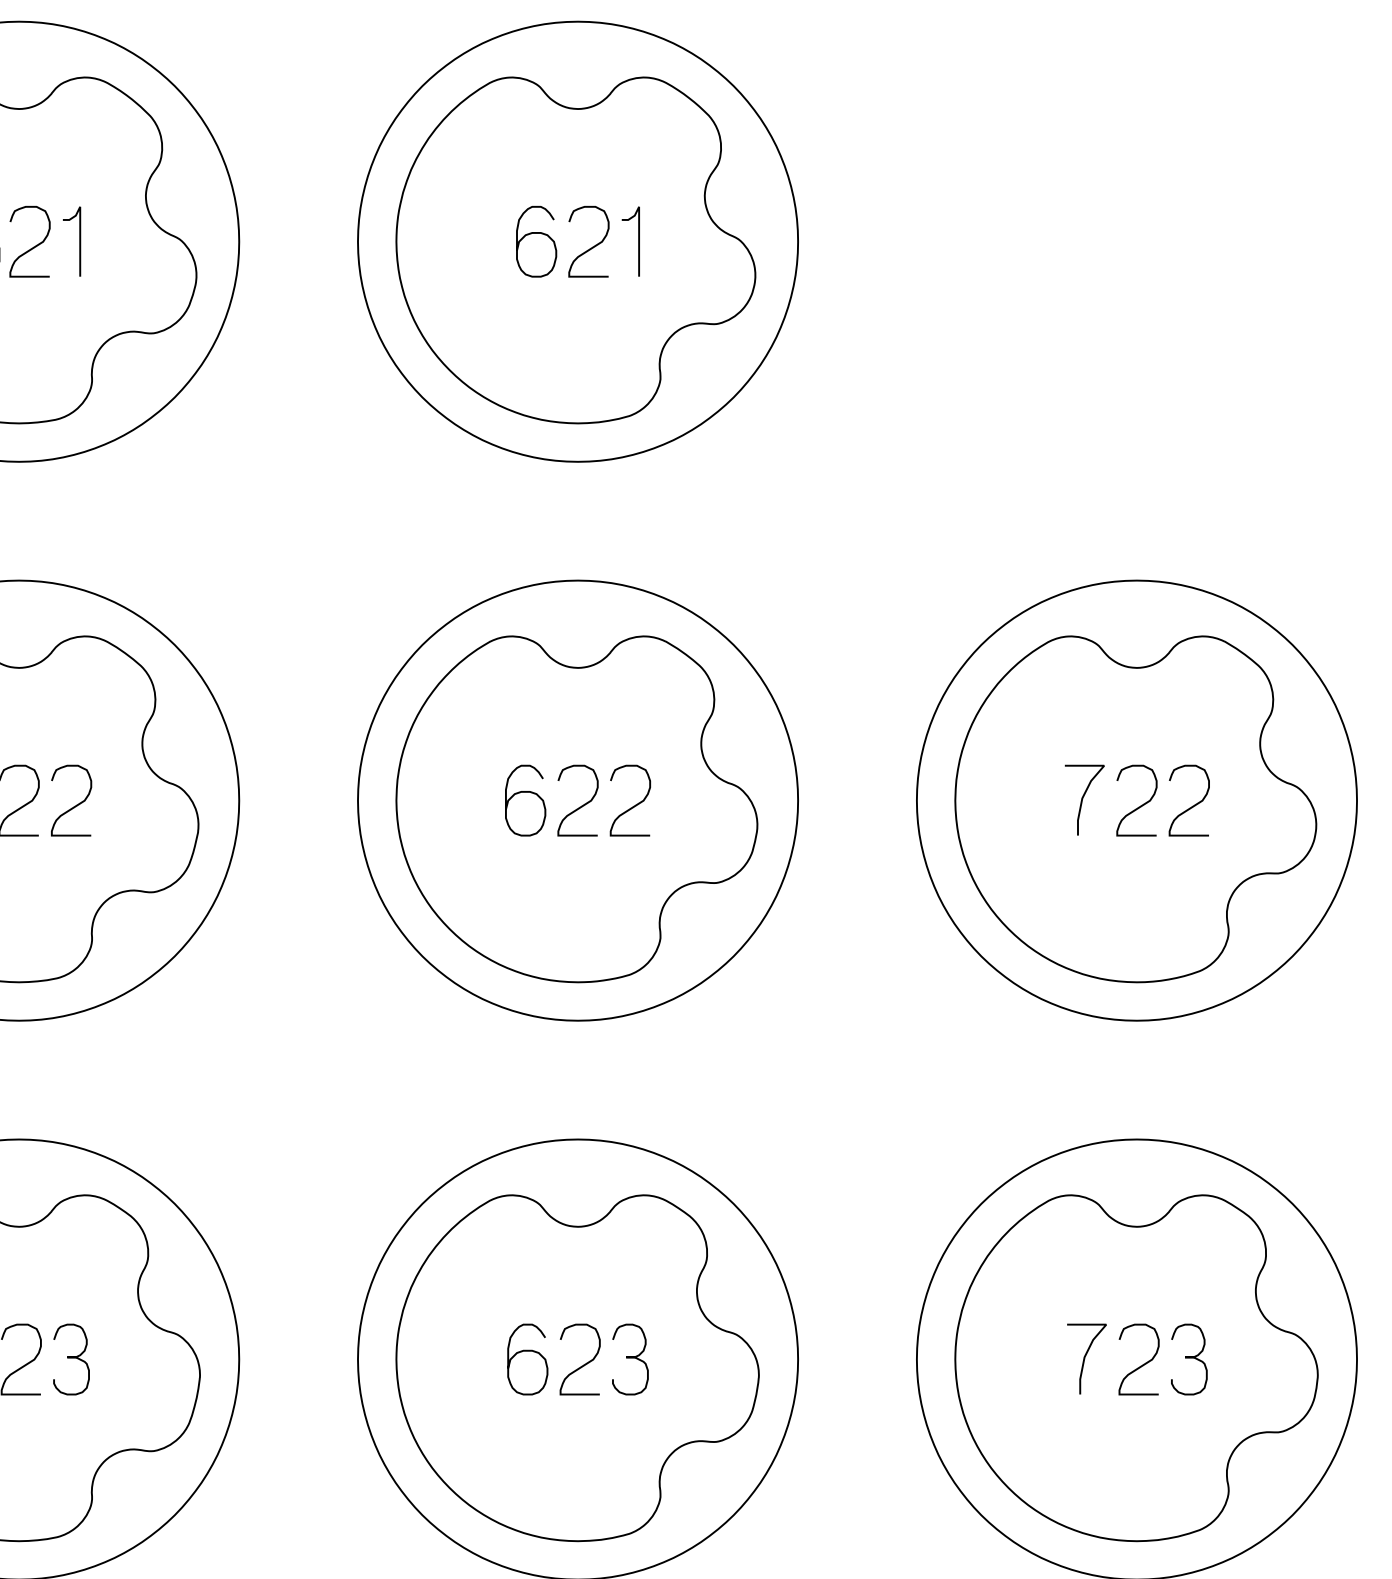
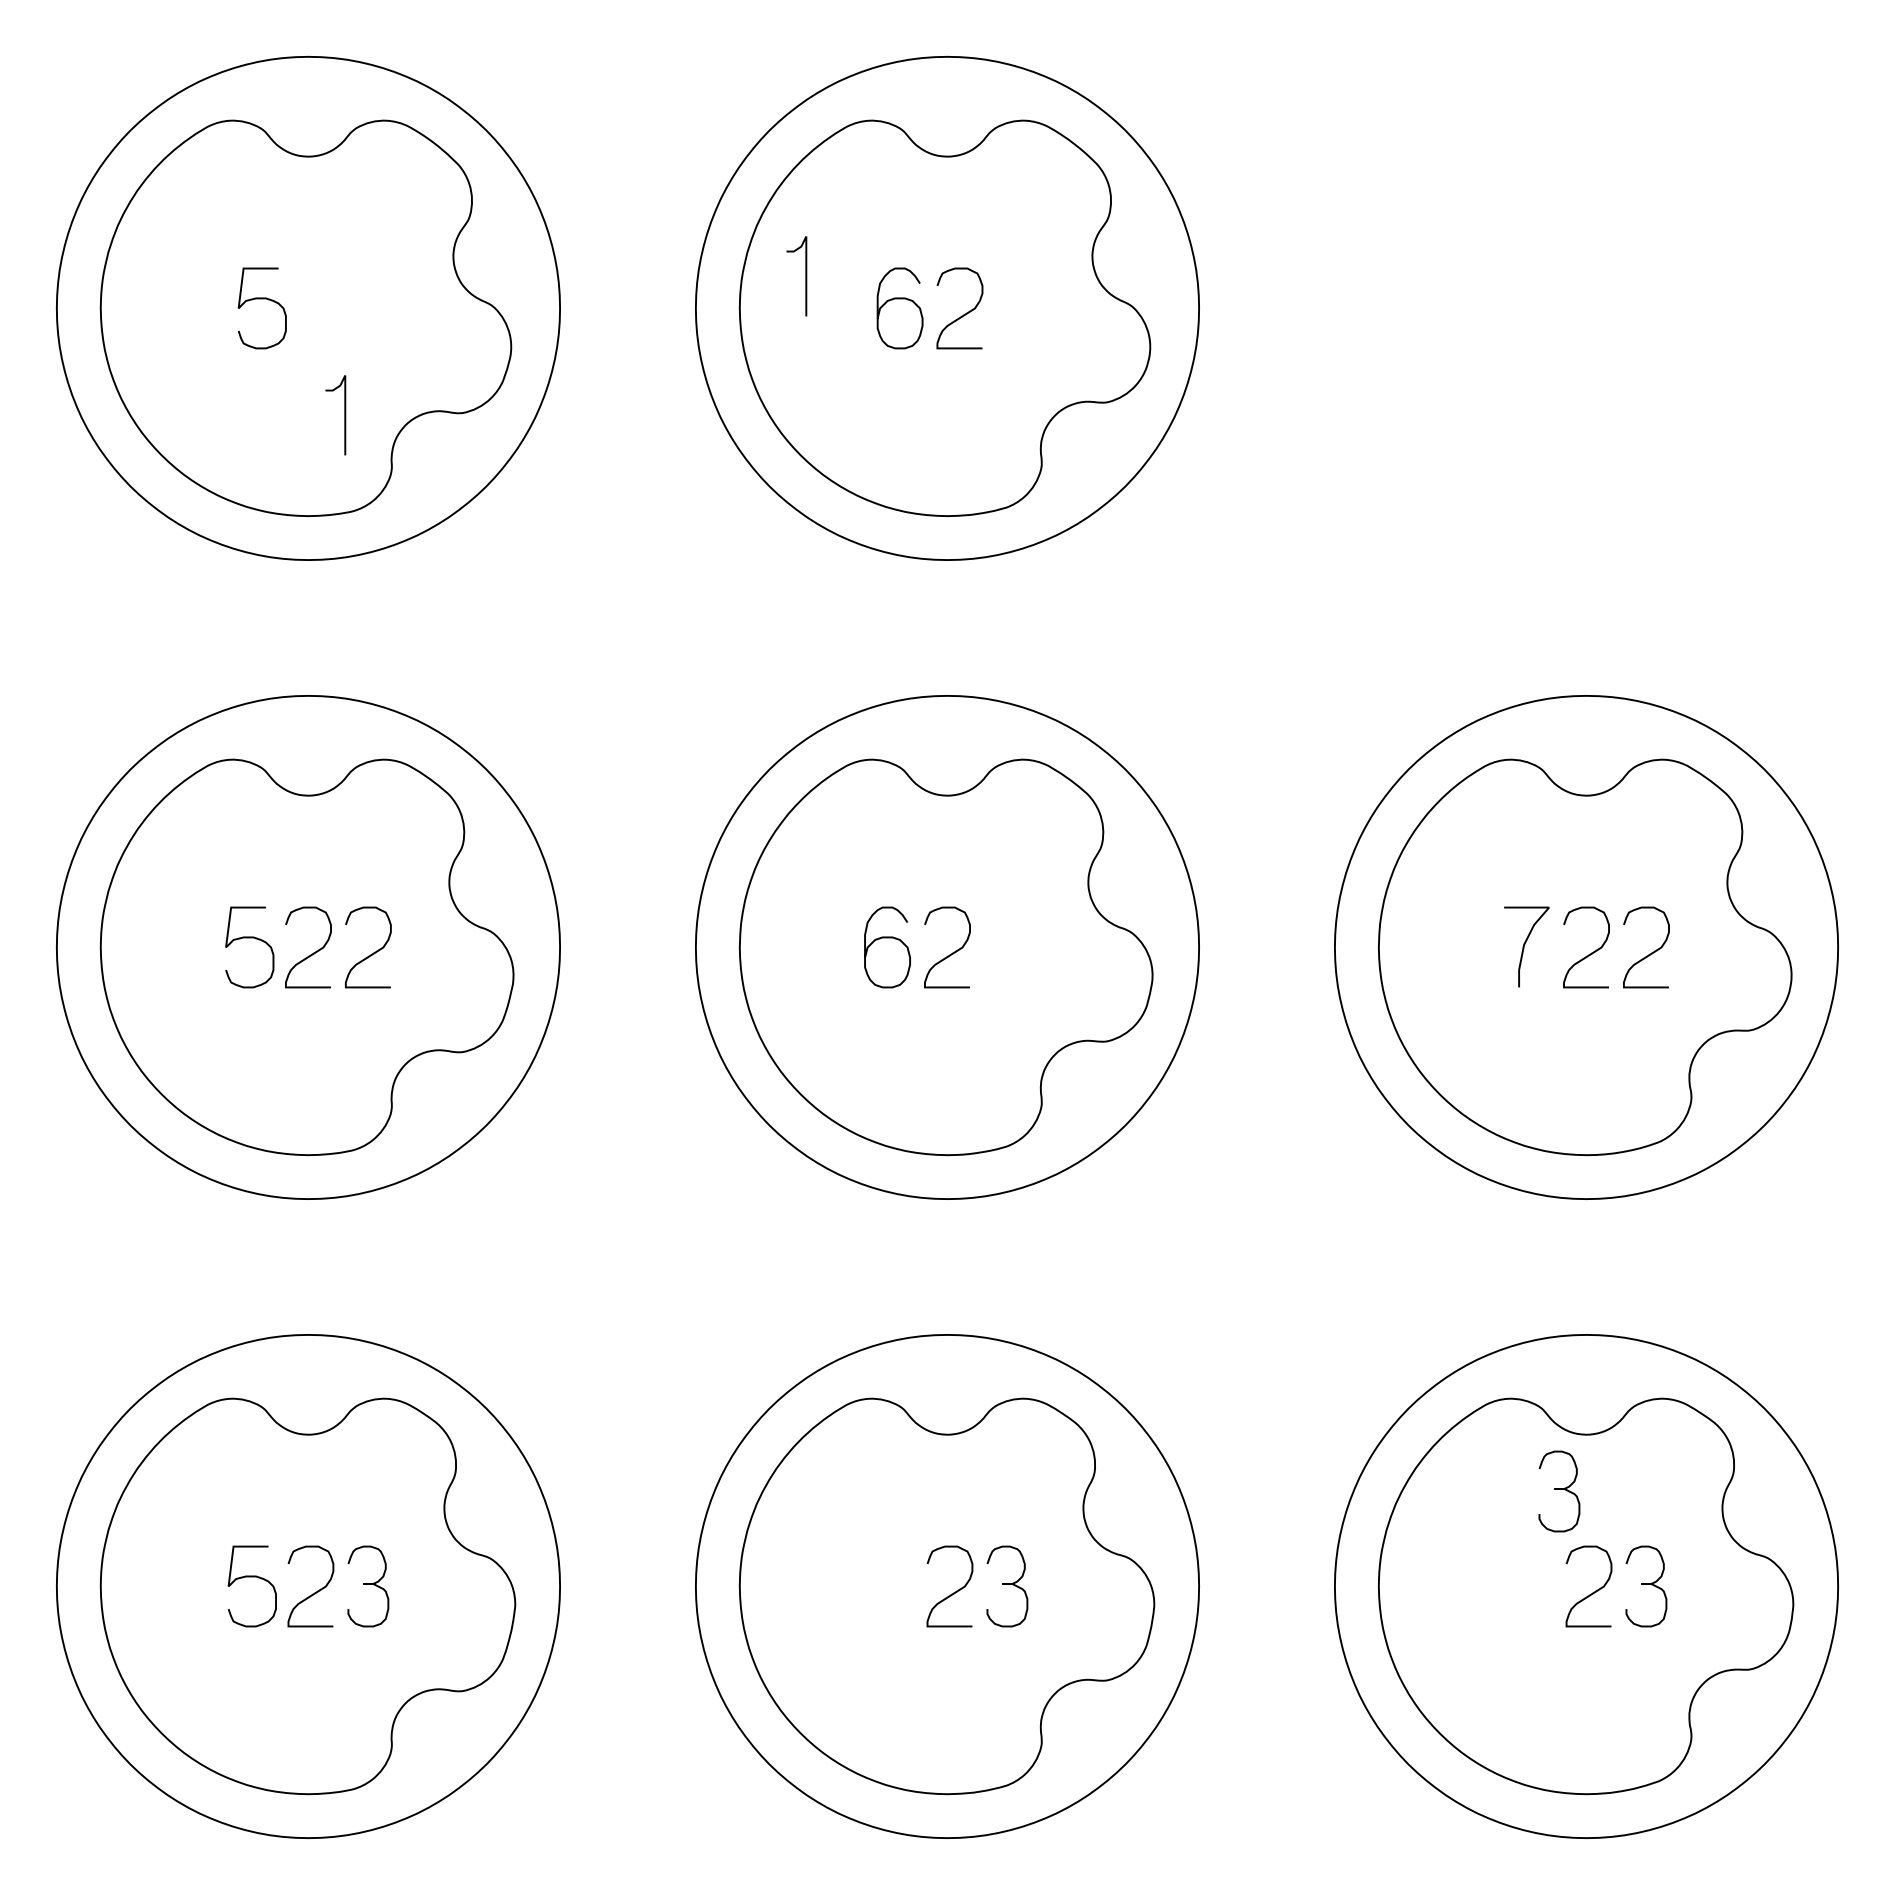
curve: (79, 241) -> (344, 415), moved
curve: (638, 241) -> (805, 276), moved
curve: (33, 247) -> (324, 314), removed
curve: (633, 805) -> (1010, 953), removed
curve: (1113, 1274) -> (1559, 1489), added
curve: (527, 1351) -> (889, 1577), removed
curve: (1085, 1358) -> (1527, 1585), removed

